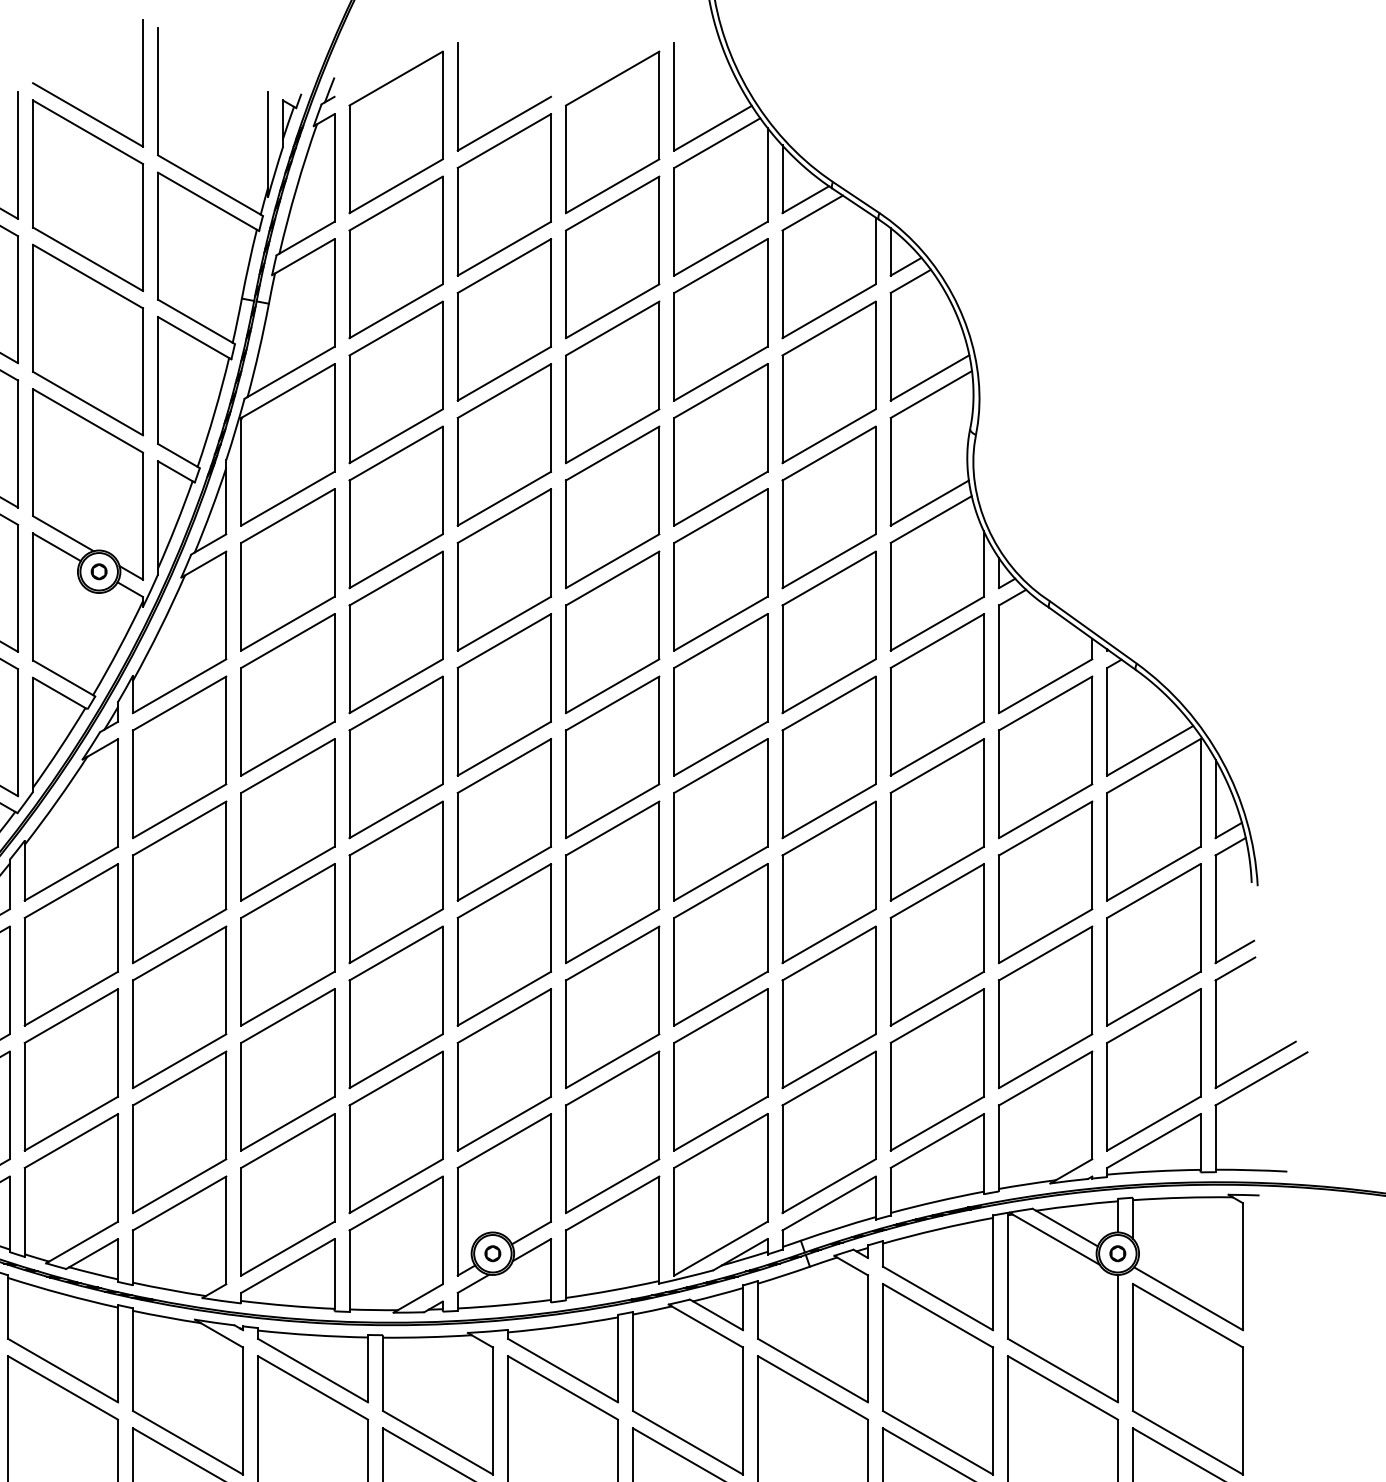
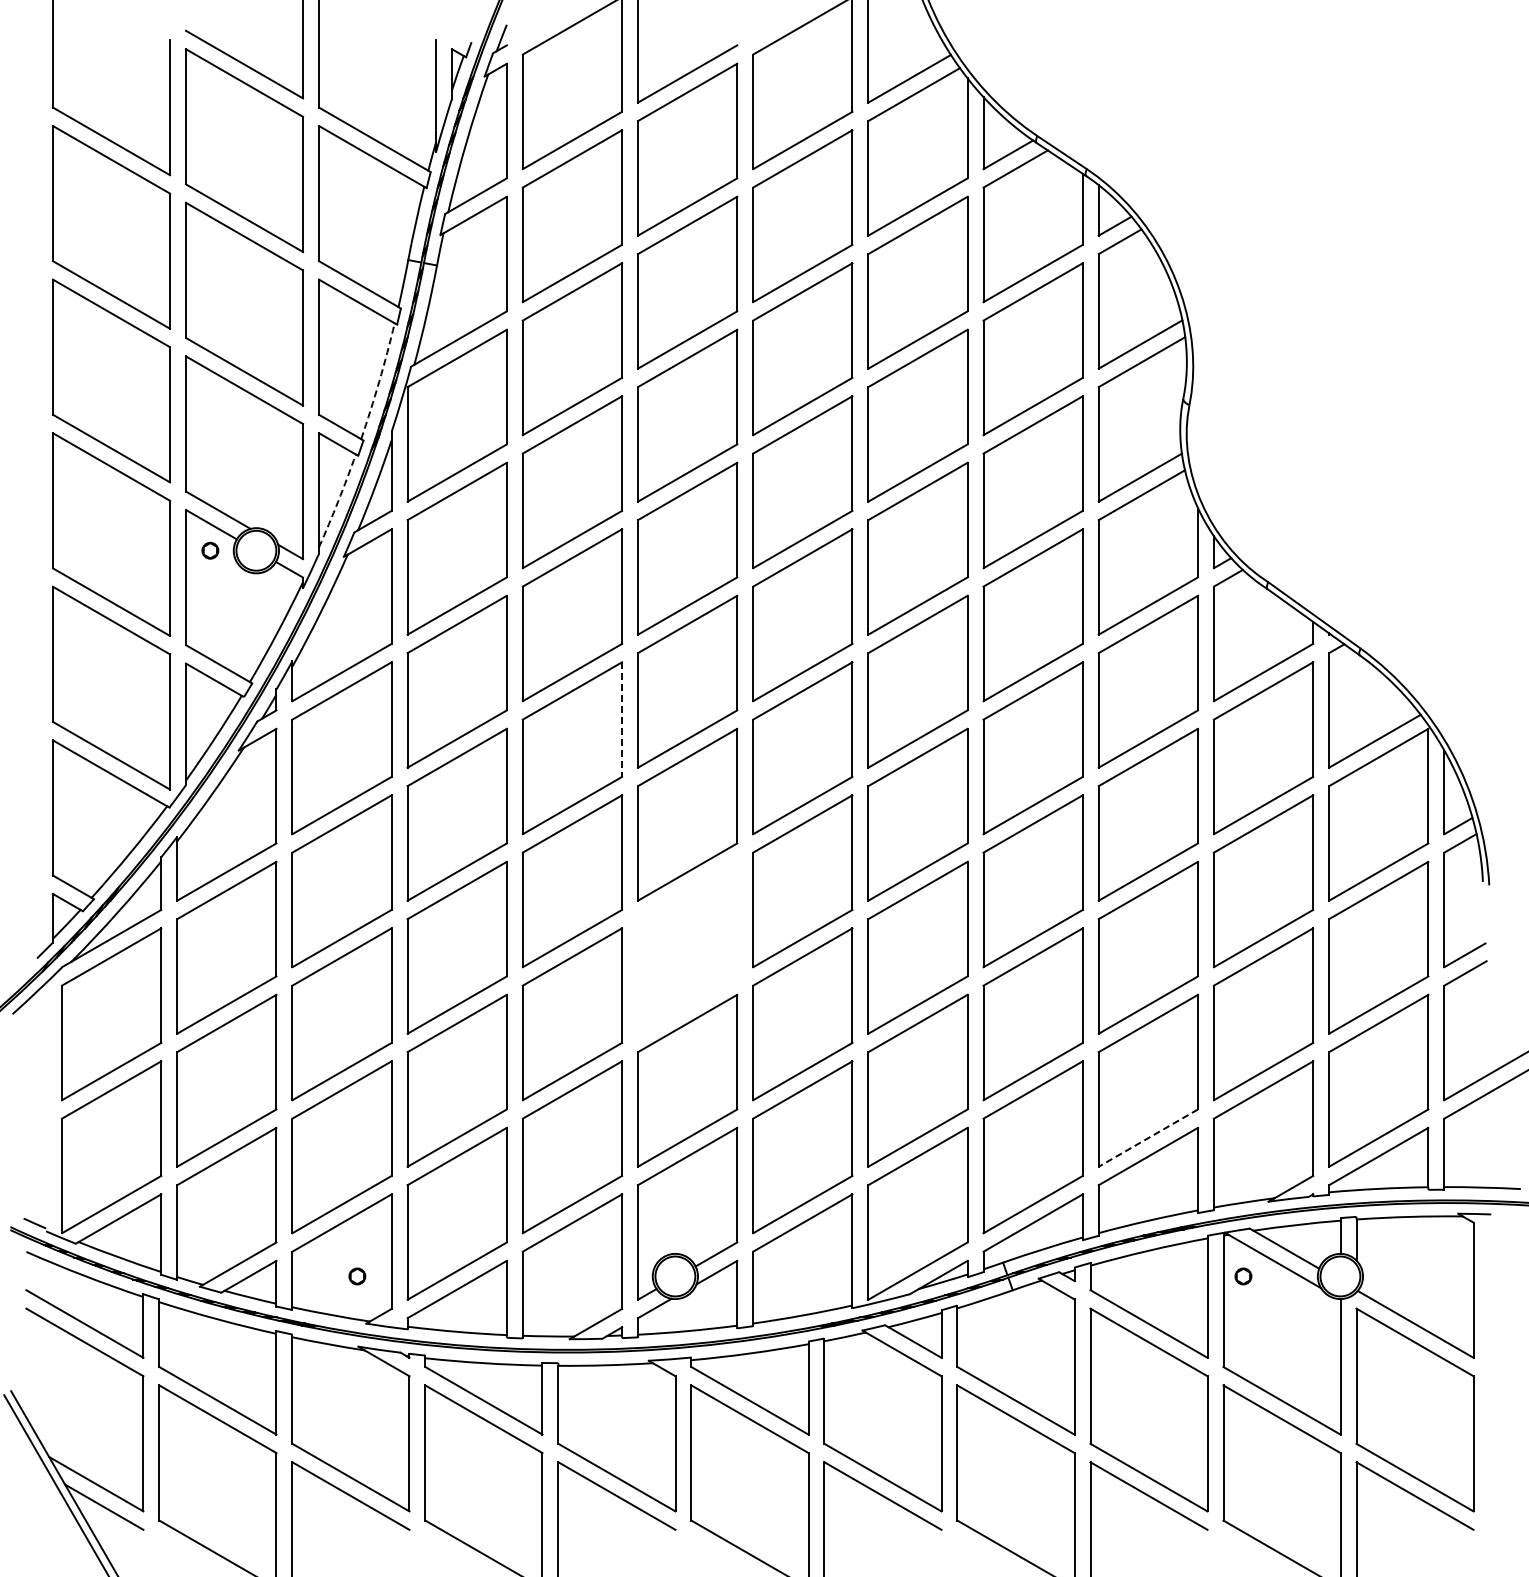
arc: (214, 412) -> (379, 381), solid -> dashed
arc: (176, 525) -> (338, 501), solid -> dashed
part: (99, 571) -> (210, 550), moved
line: (443, 731) -> (622, 720), solid -> dashed
part: (504, 944) -> (687, 947), removed
line: (936, 1124) -> (1147, 1138), solid -> dashed
part: (493, 1253) -> (357, 1276), moved
part: (1117, 1253) -> (1243, 1276), moved

